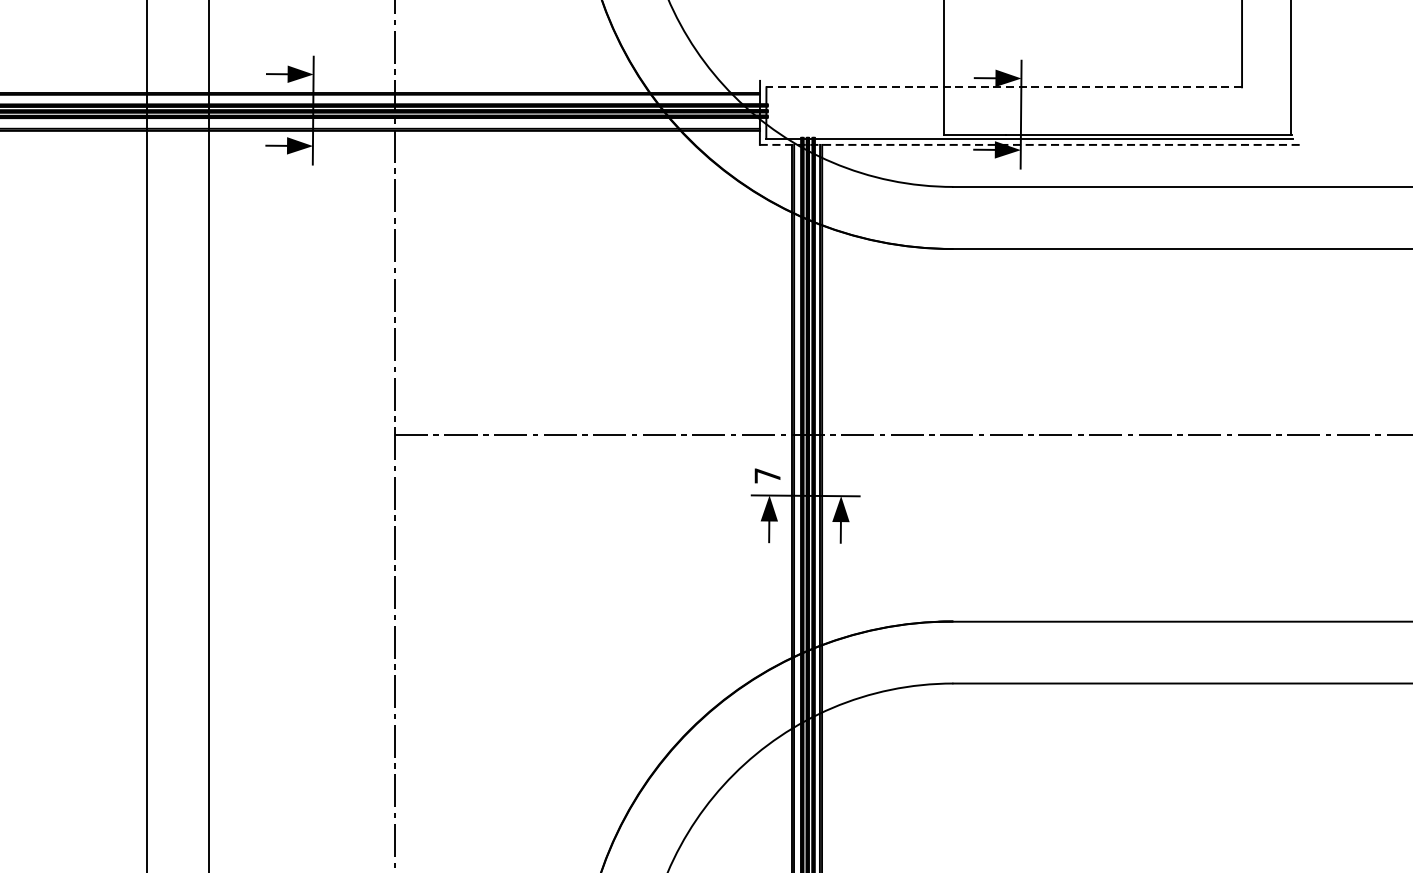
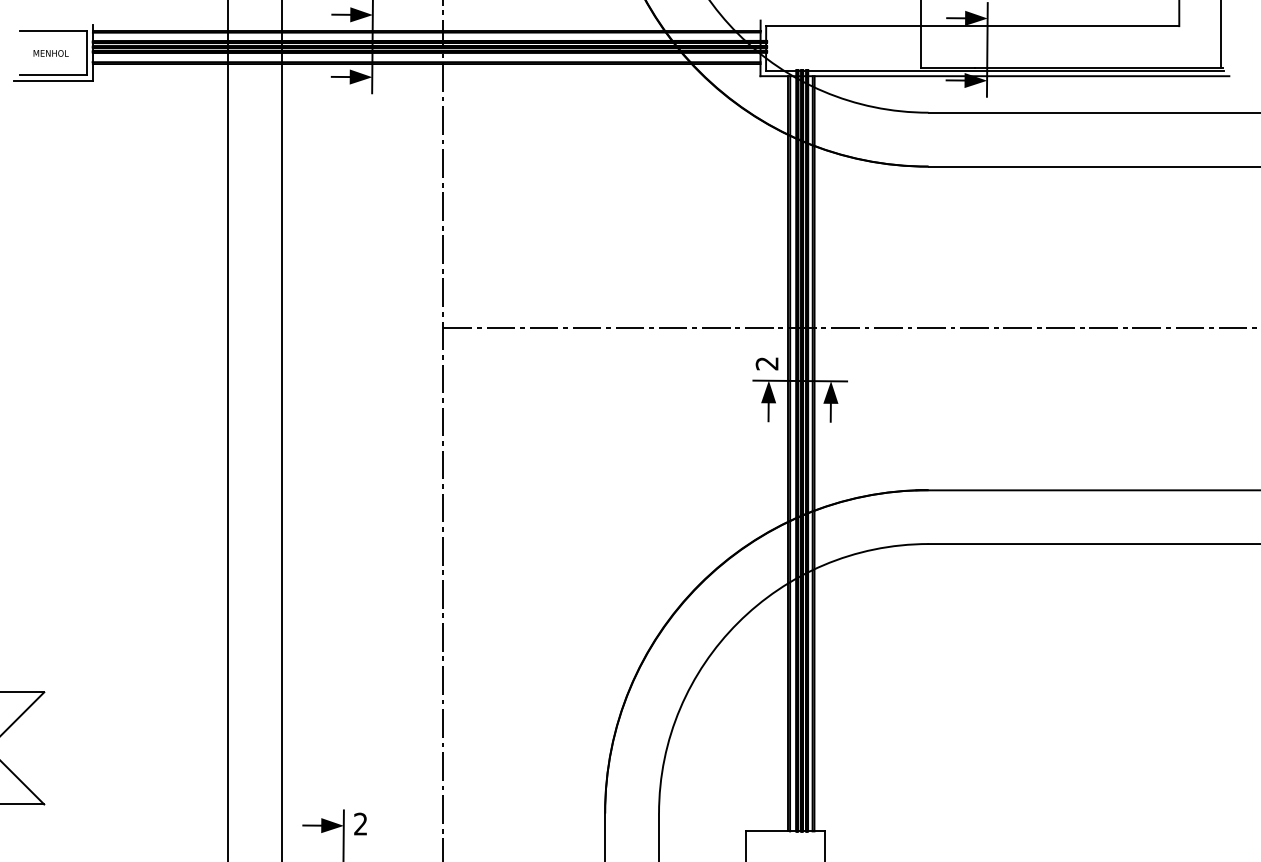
line: (1003, 87) -> (972, 26), dashed -> solid
line: (1029, 145) -> (994, 76), dashed -> solid
text: (766, 475) -> (766, 363), 7 -> 2

